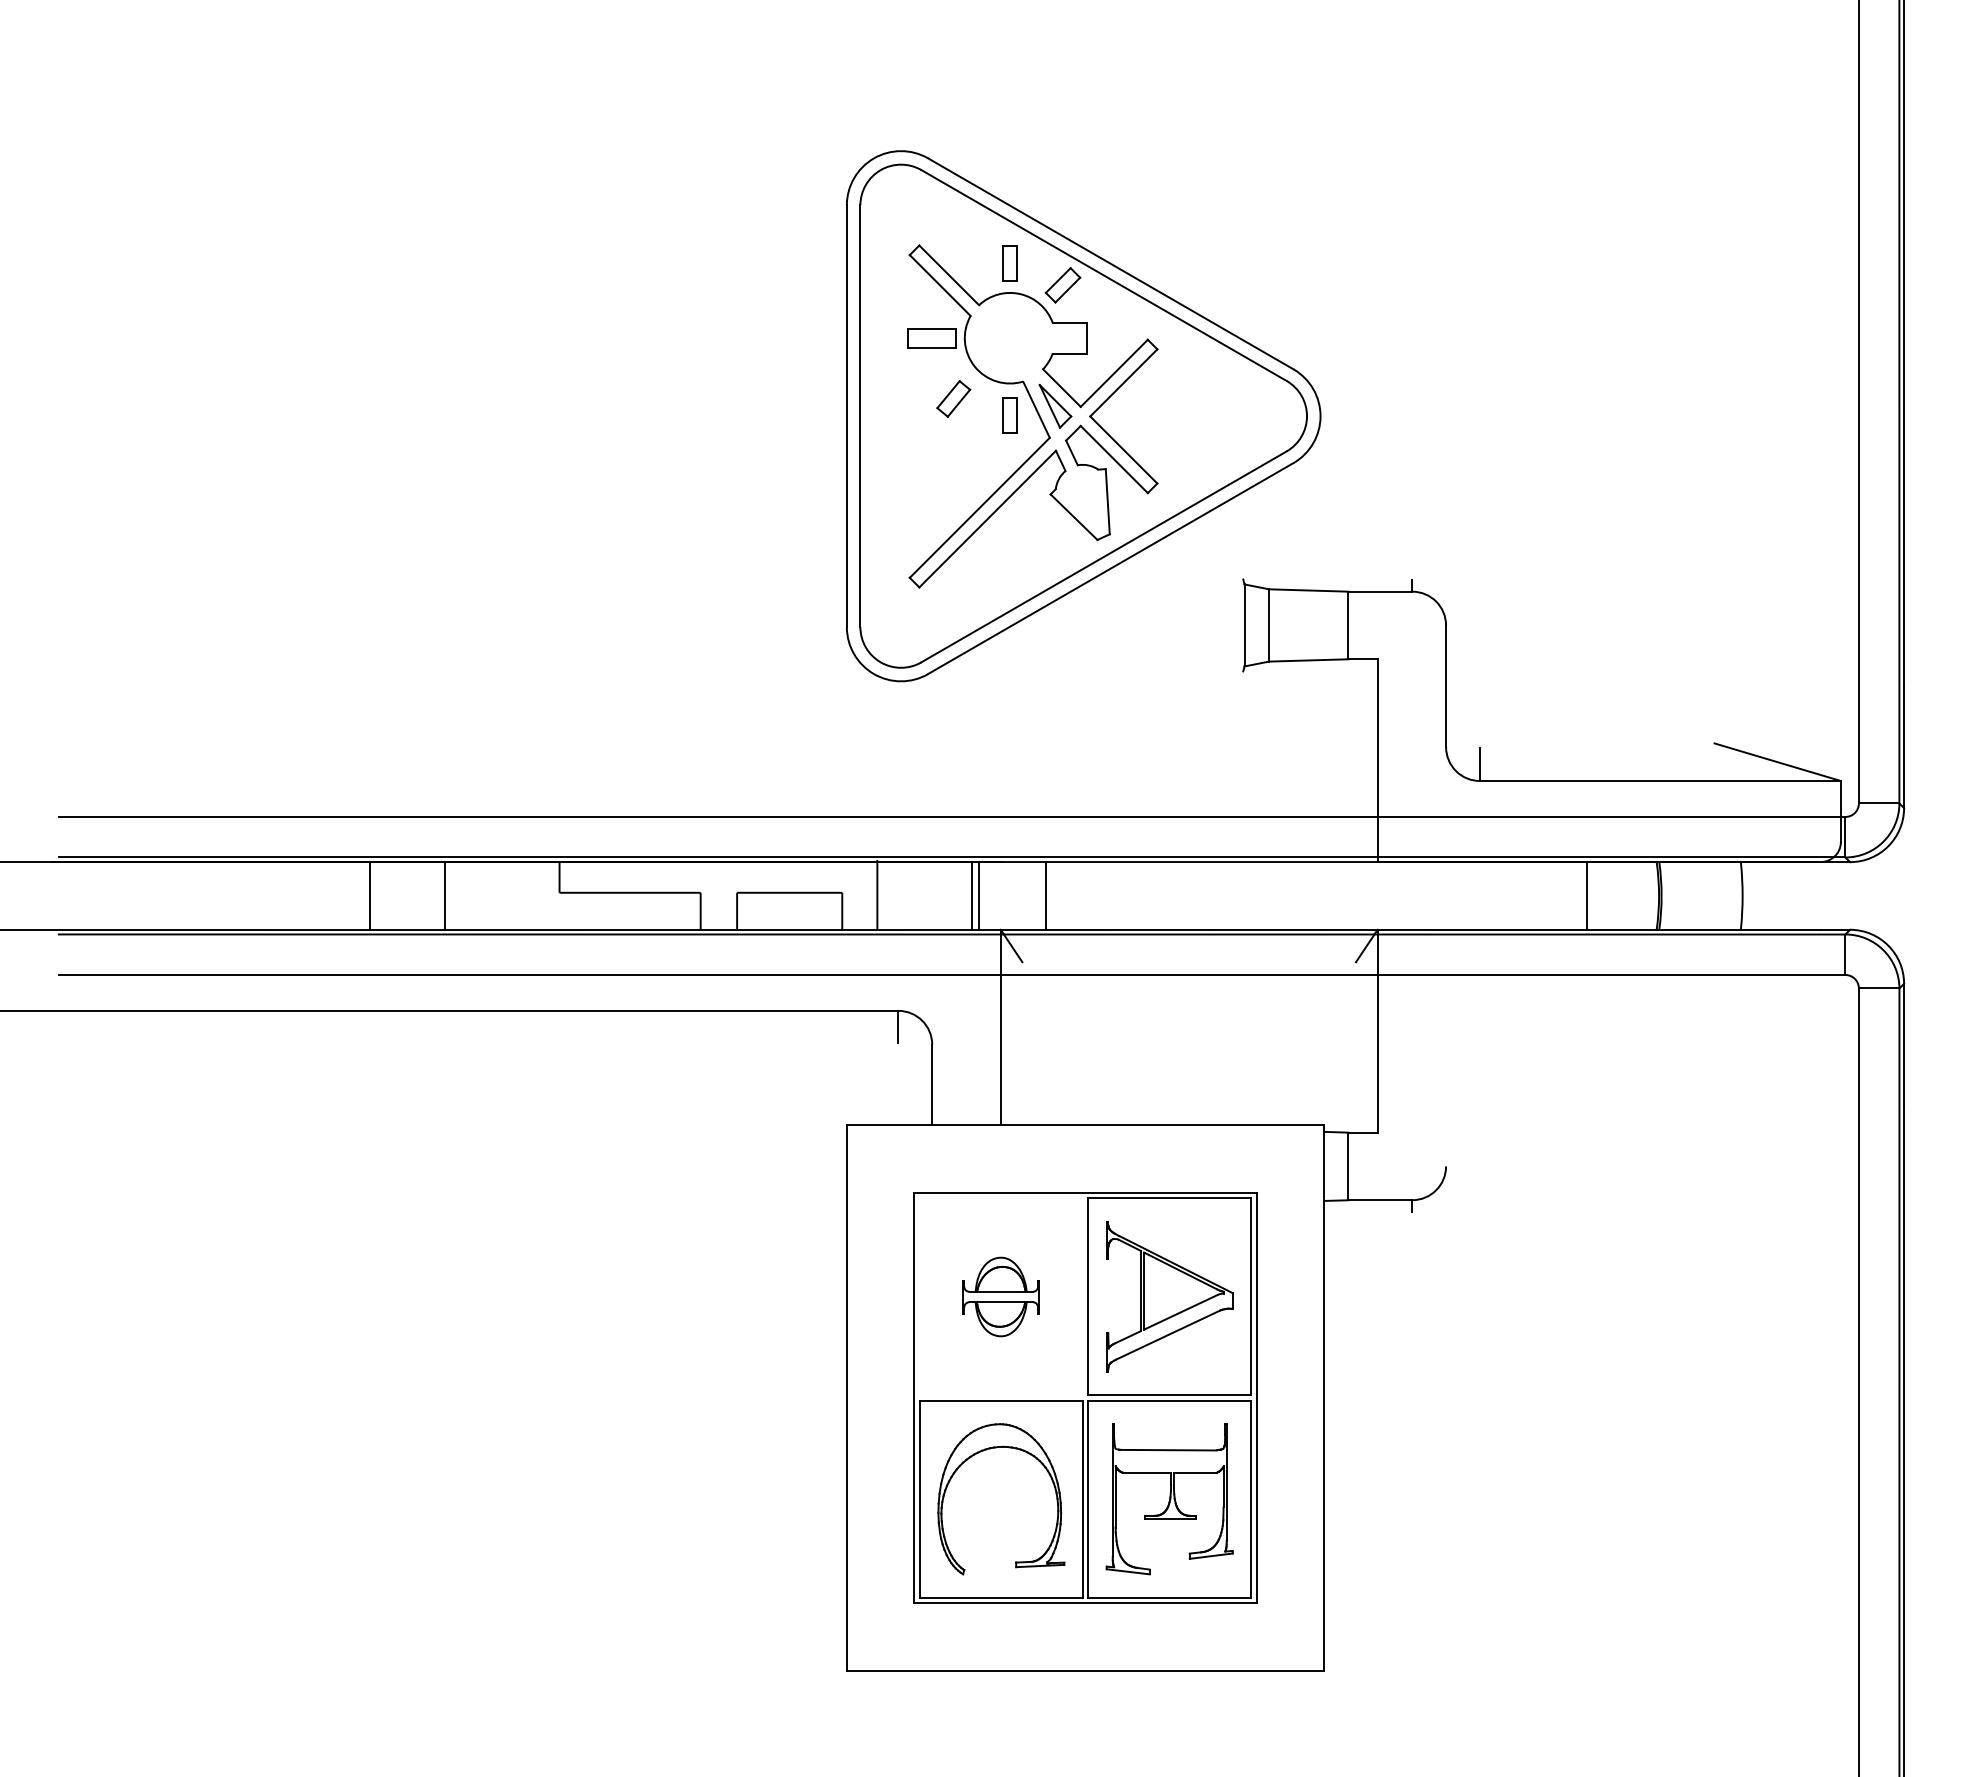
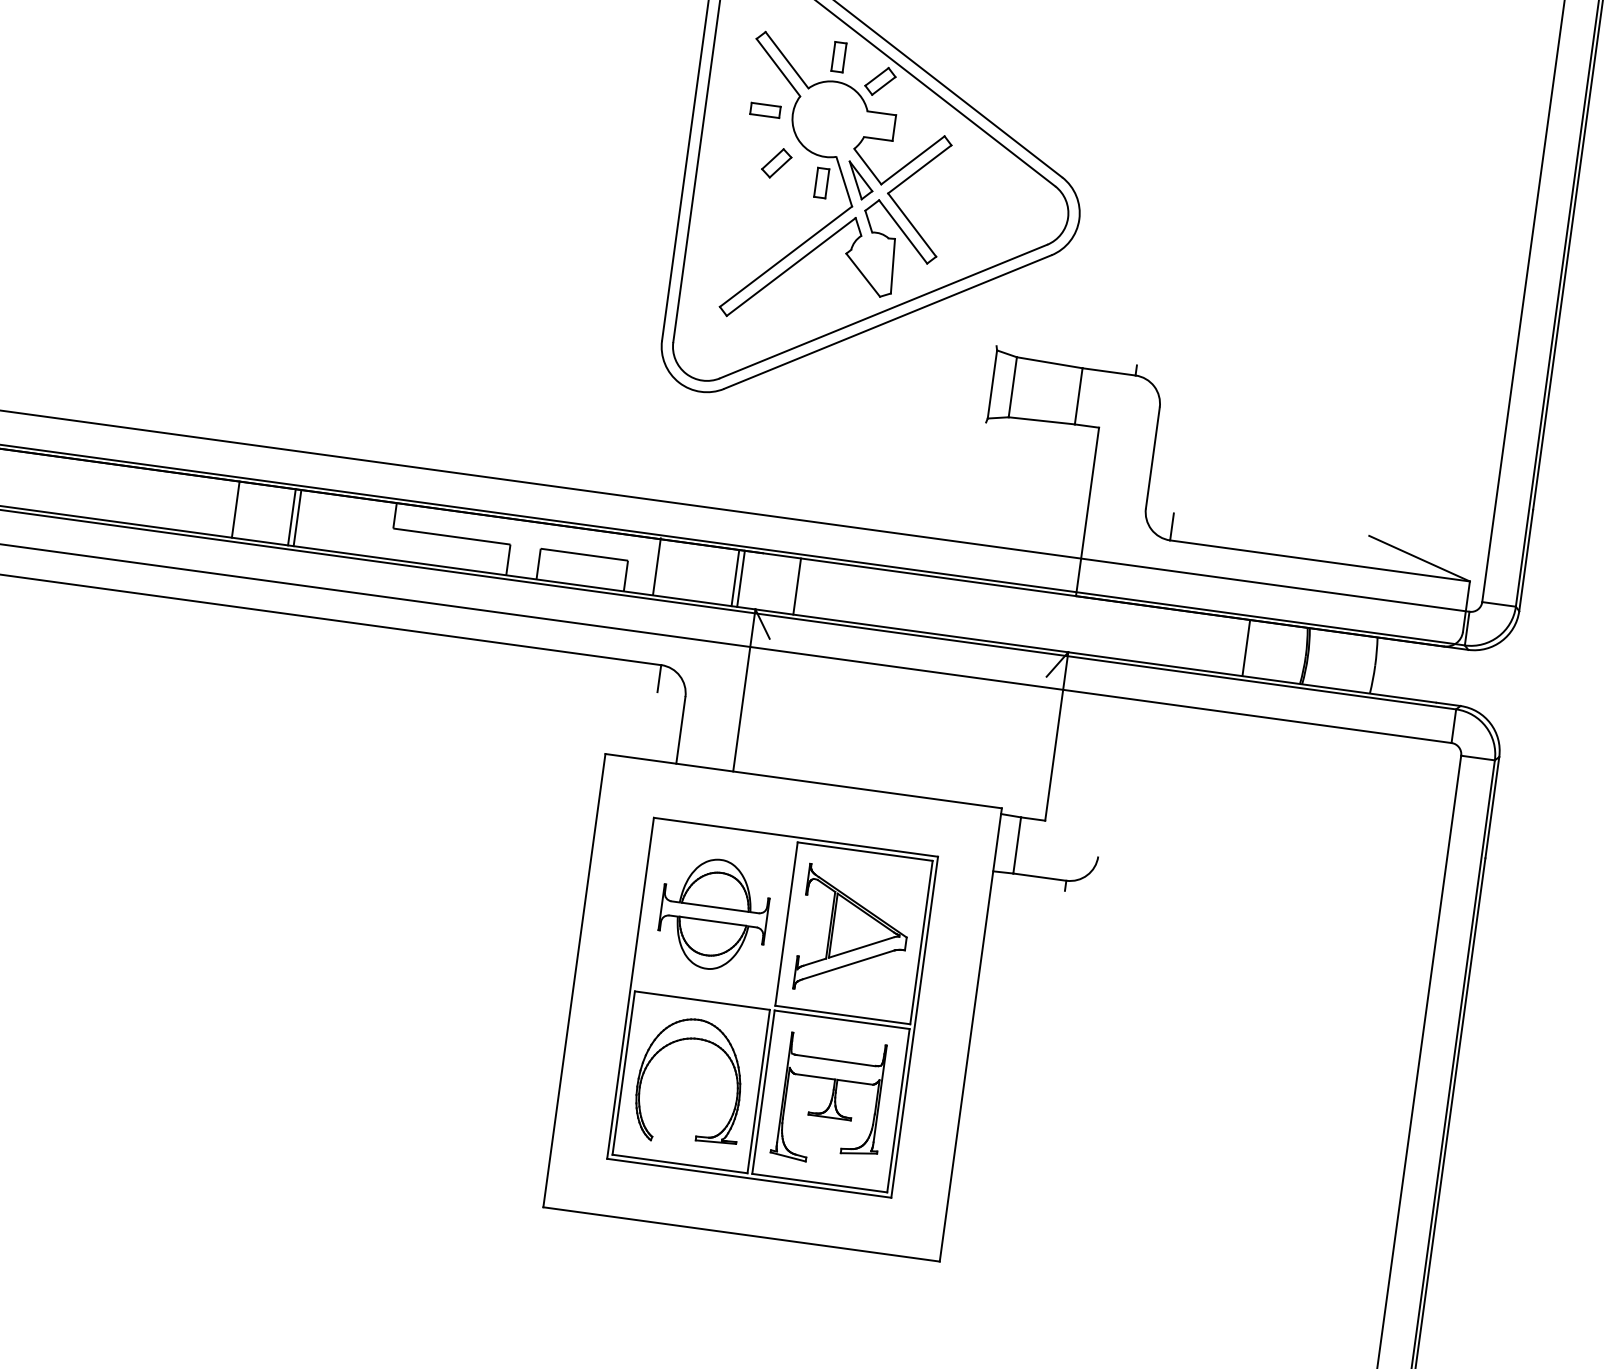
part: (931, 337) -> (765, 109), size x0.71
line: (437, 895) -> (291, 516), added
part: (1000, 1296) -> (713, 913), size x1.67

